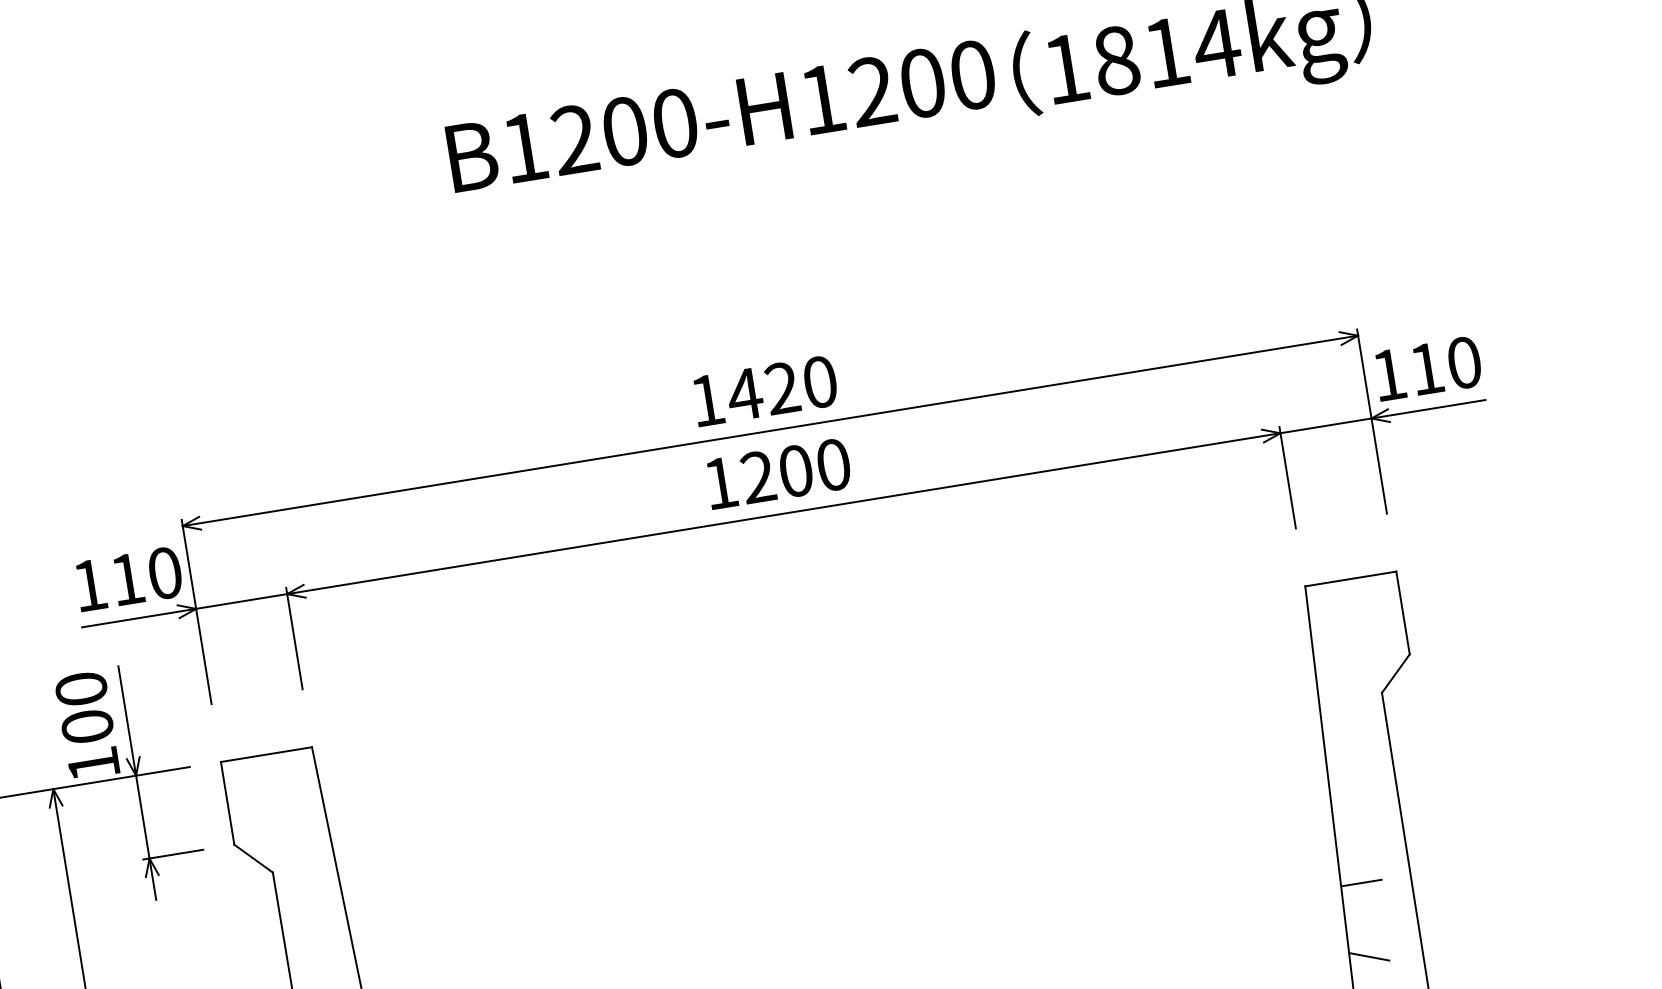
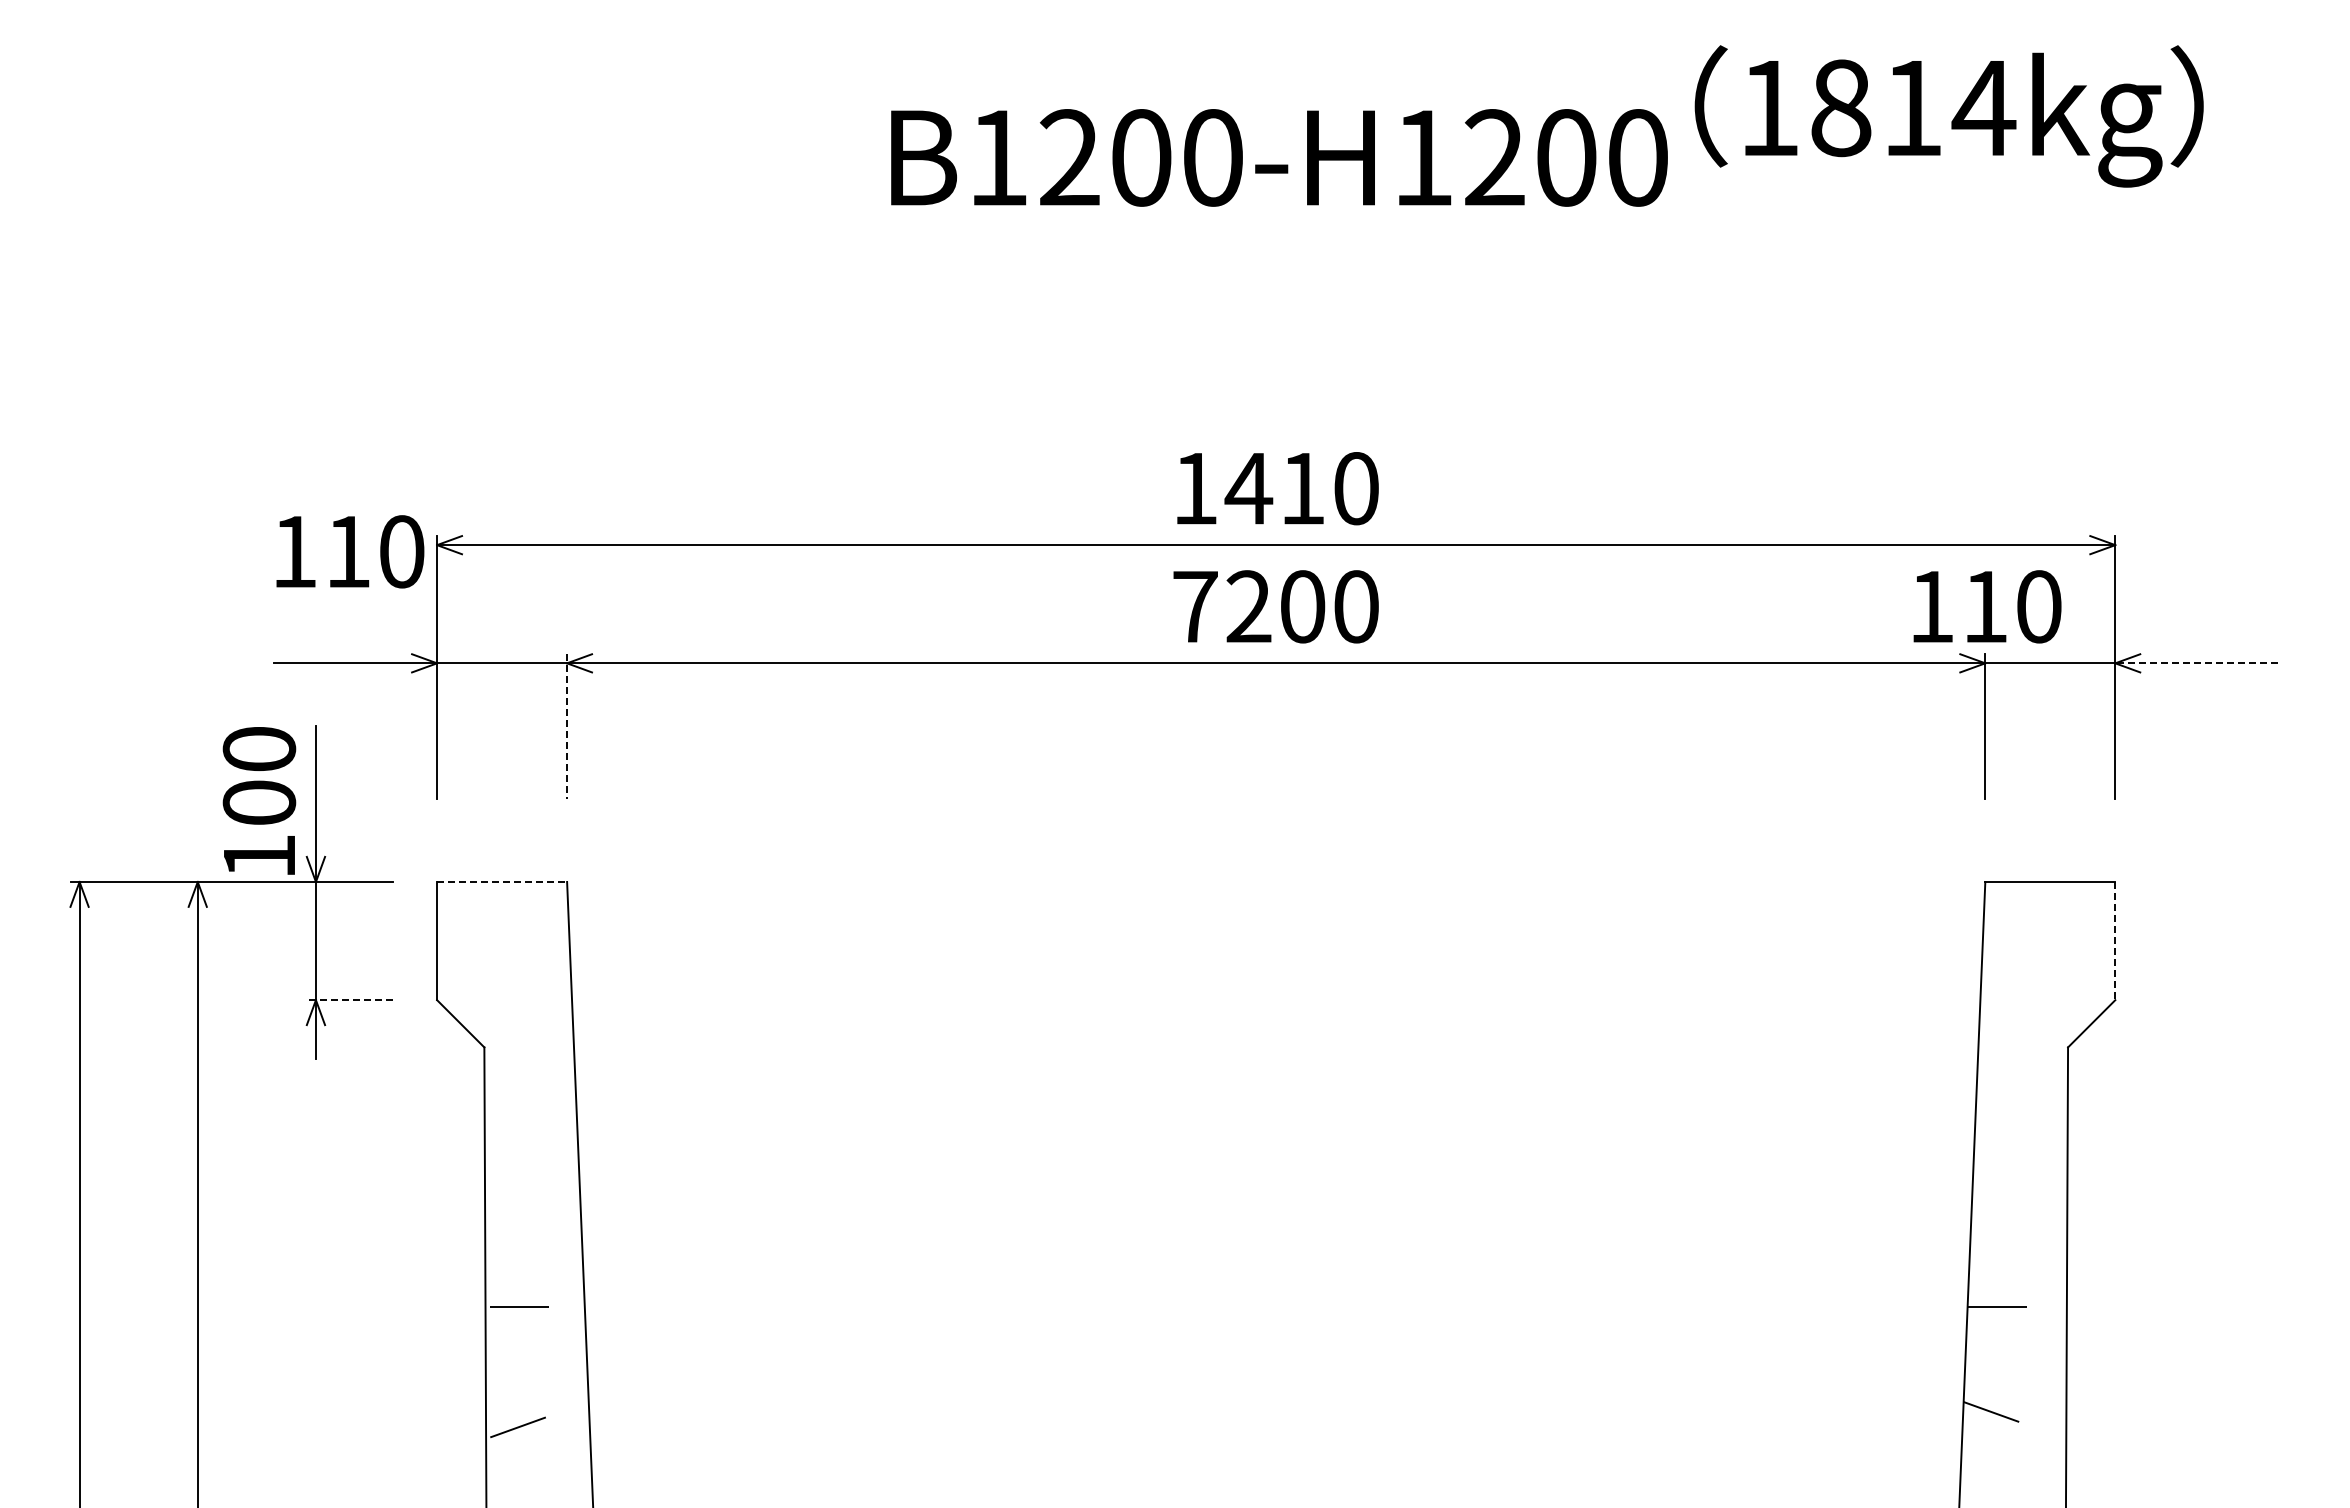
text: (721, 115) -> (1279, 157), moved
text: (1428, 368) -> (1987, 606), moved
text: (782, 388) -> (1302, 488), 1420 -> 1410
line: (1428, 409) -> (2196, 663), solid -> dashed
text: (720, 483) -> (1195, 606), 1200 -> 7200
text: (129, 578) -> (350, 551), moved
line: (1403, 613) -> (2115, 941), solid -> dashed
line: (294, 639) -> (567, 727), solid -> dashed
line: (266, 754) -> (502, 881), solid -> dashed
line: (173, 854) -> (349, 1000), solid -> dashed

